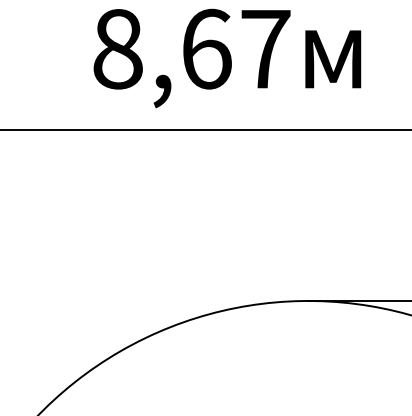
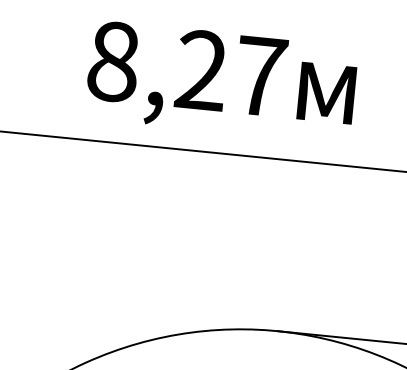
text: (206, 48) -> (201, 69), 8,67 -> 8,27

